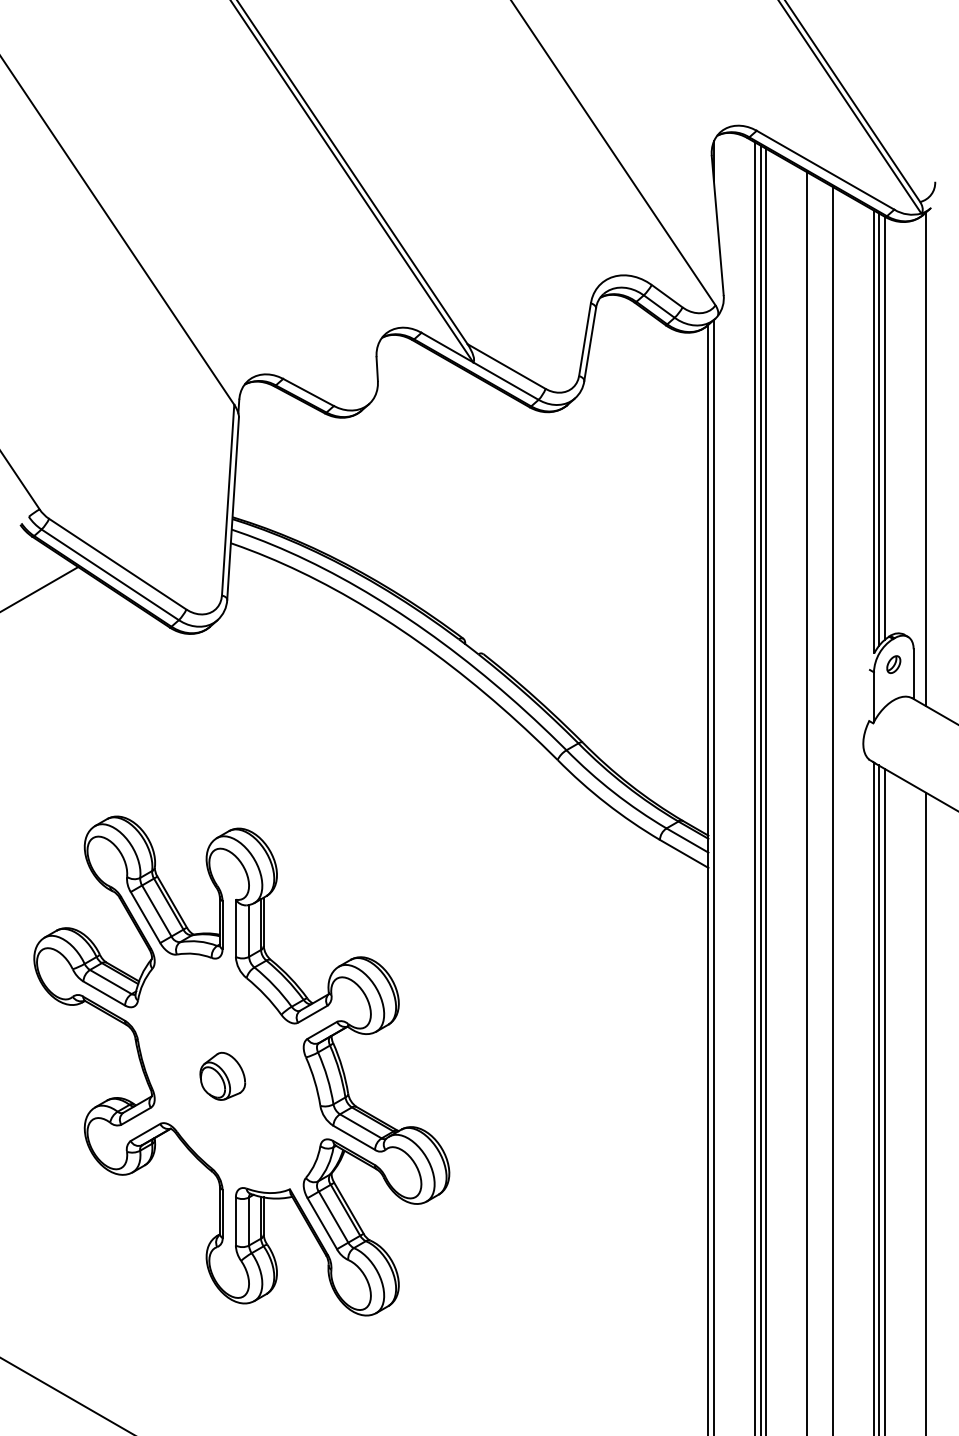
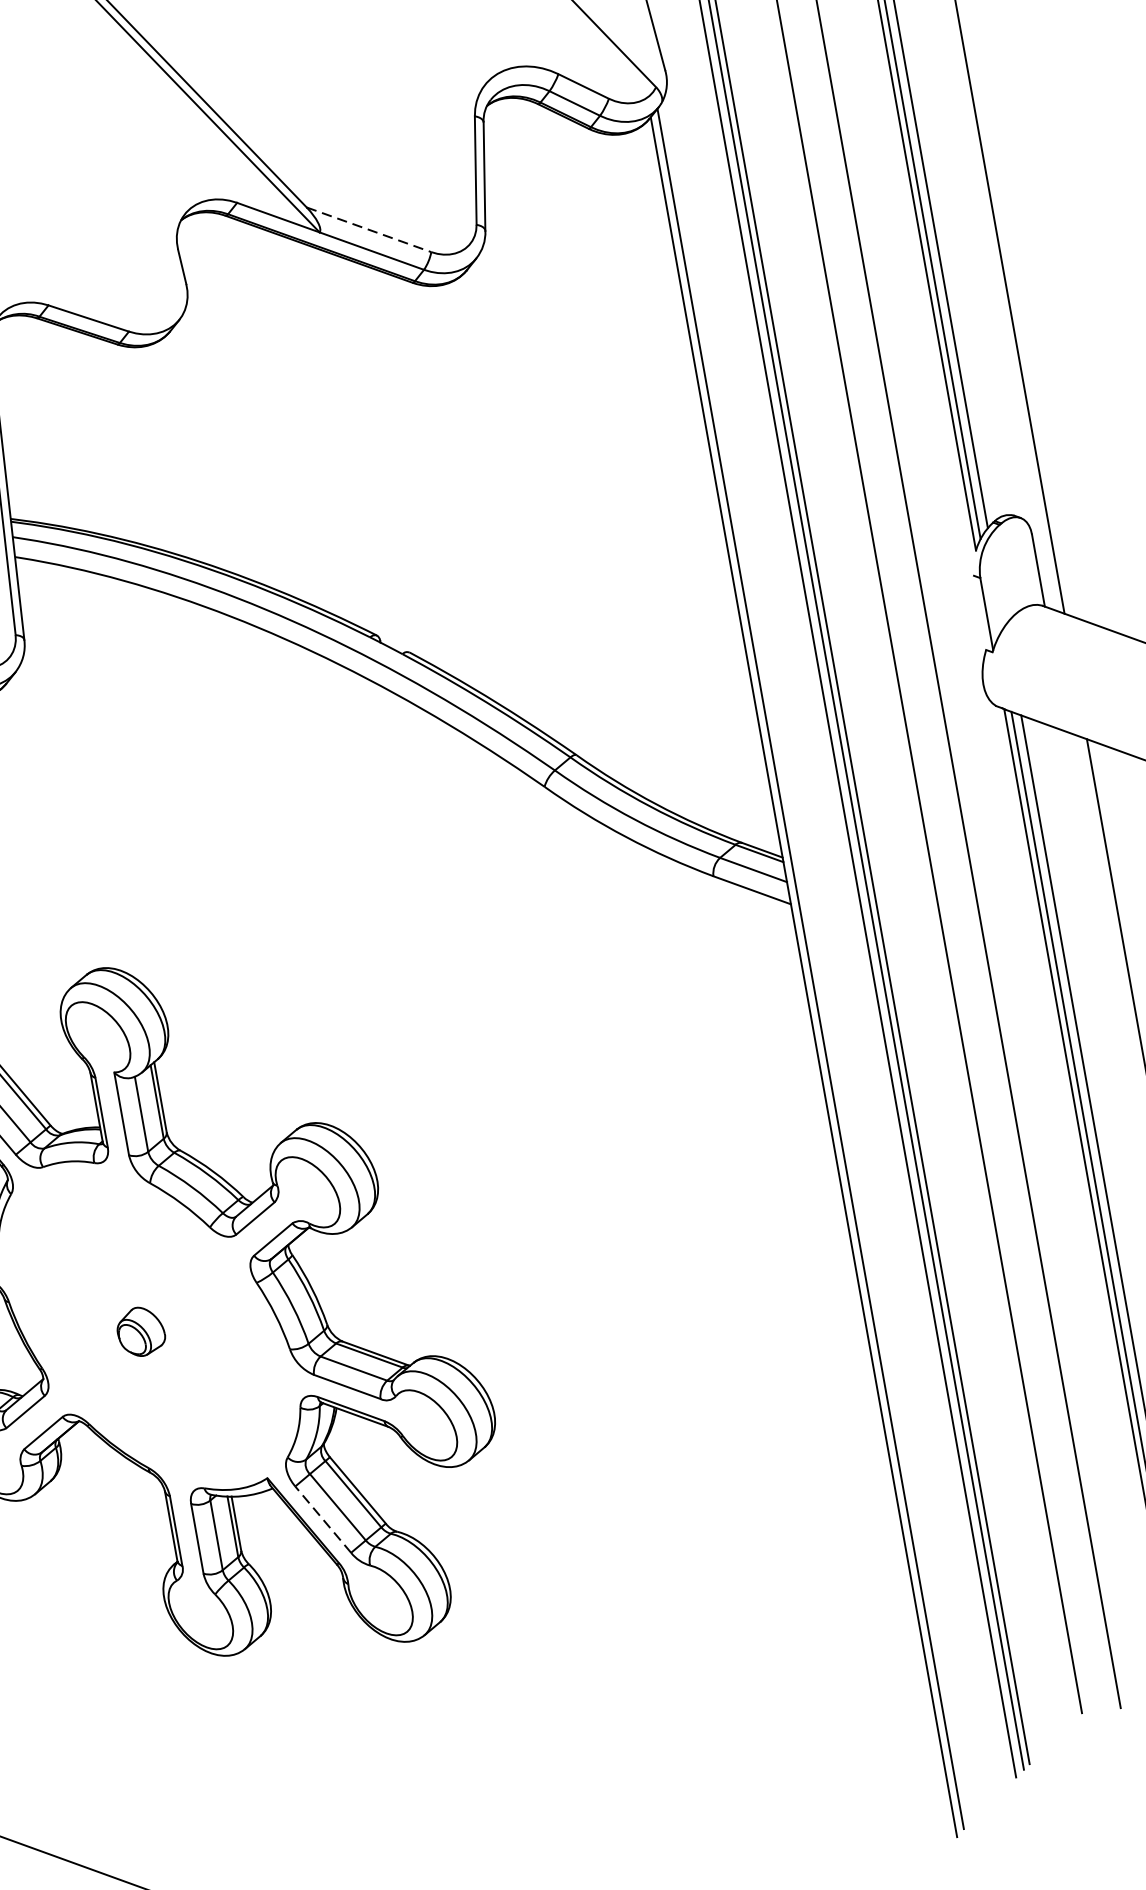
line: (506, 366) -> (368, 229), solid -> dashed
part: (893, 664) -> (1006, 561), removed
part: (222, 1075) -> (140, 1330), size x0.7
line: (322, 1223) -> (323, 1519), solid -> dashed

